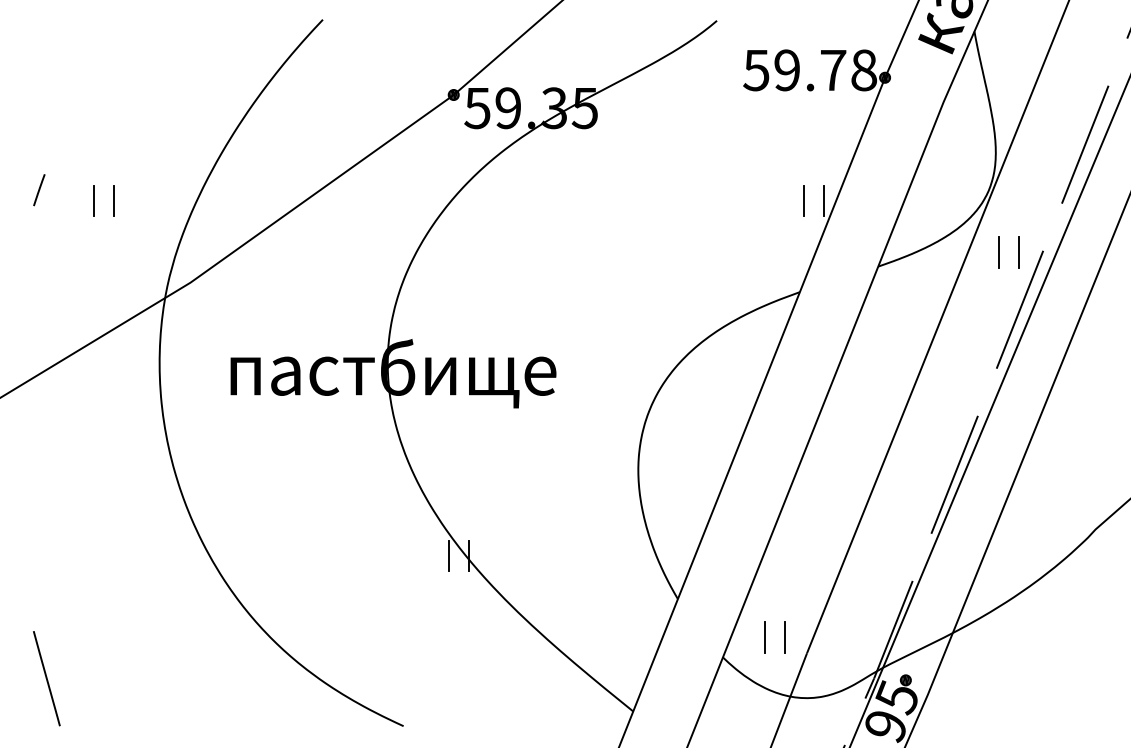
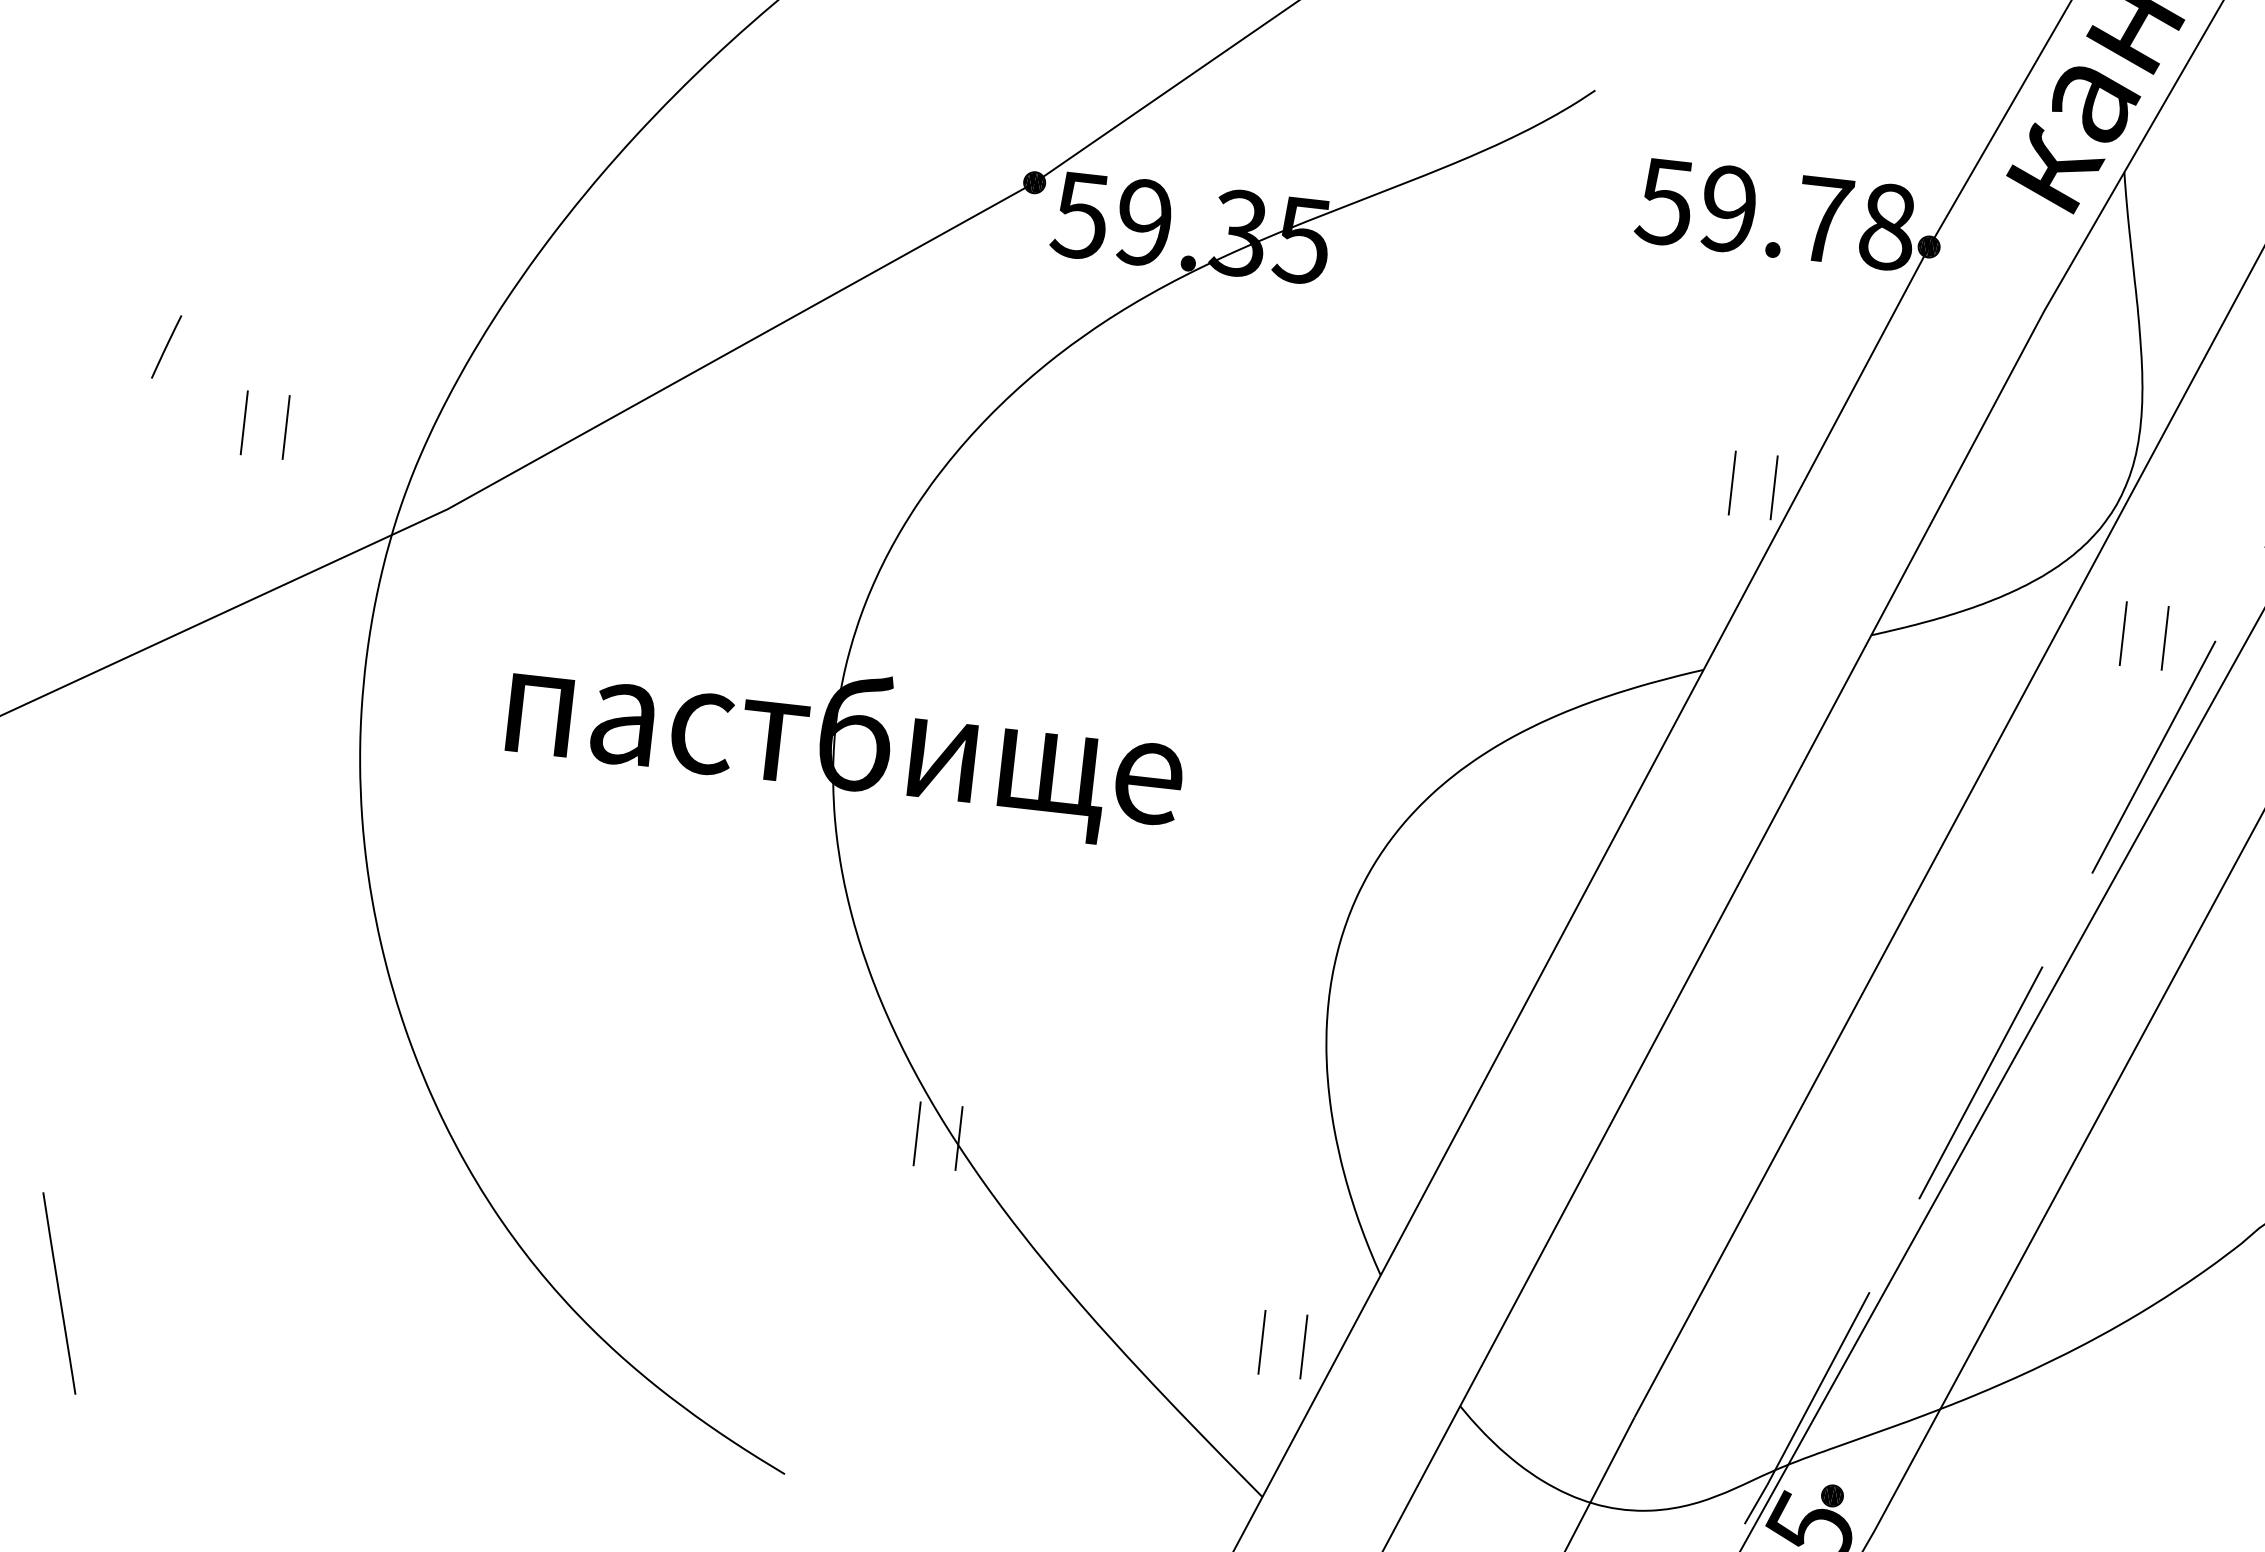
line: (39, 190) -> (166, 347), moved
part: (94, 200) -> (246, 421), moved
part: (765, 637) -> (1263, 1342), moved

